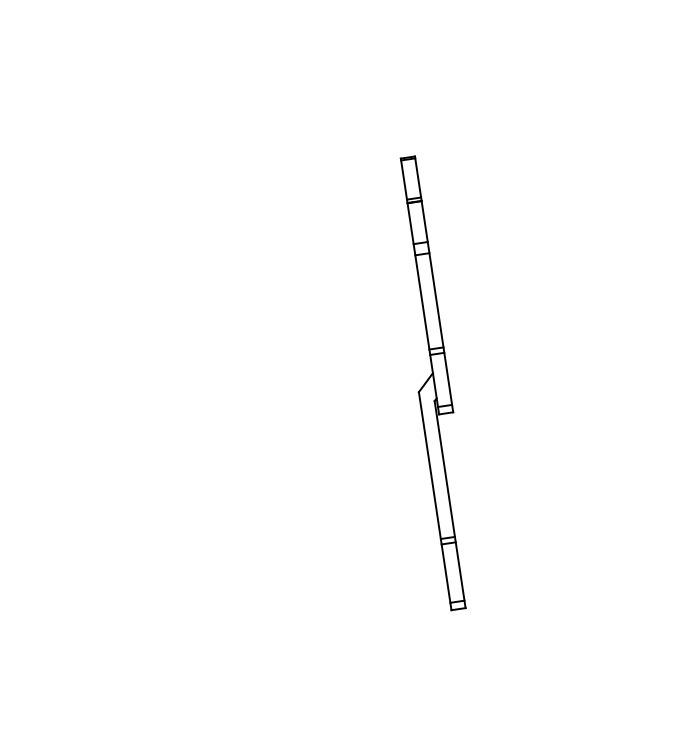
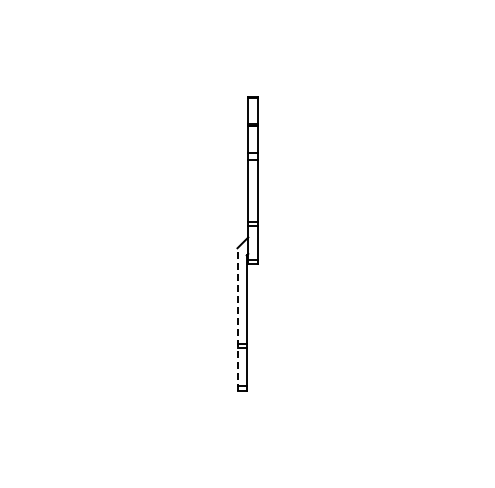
line: (435, 501) -> (237, 319), solid -> dashed

